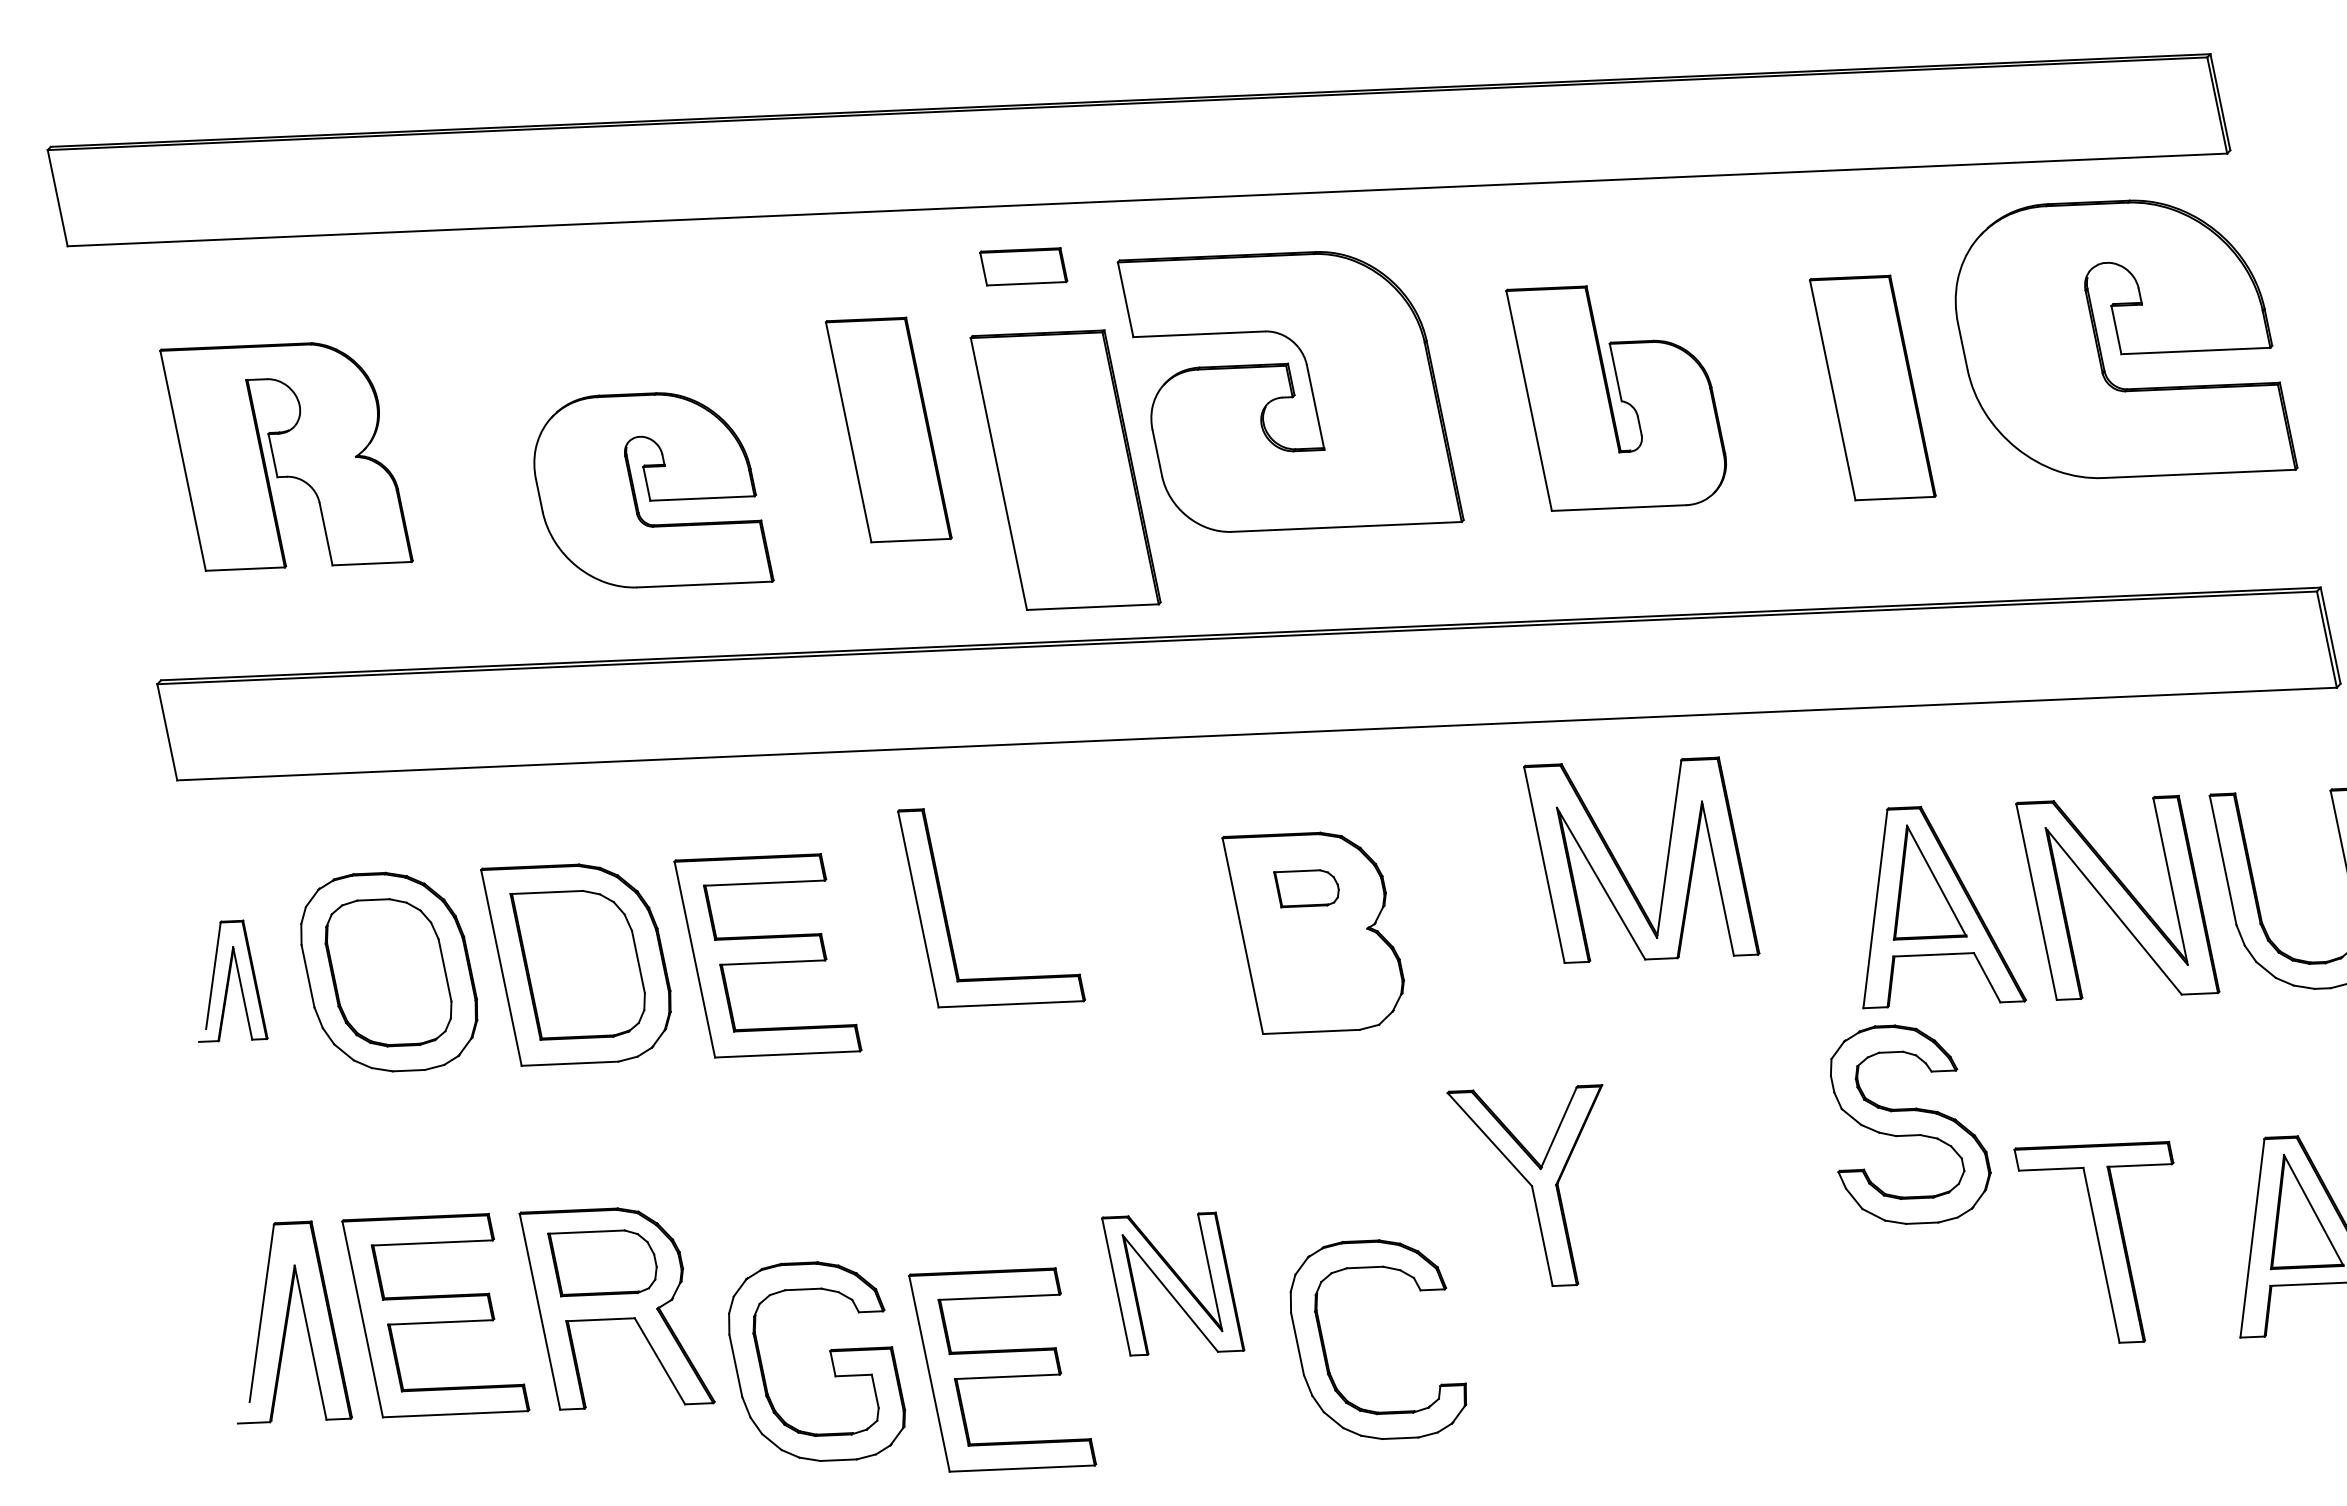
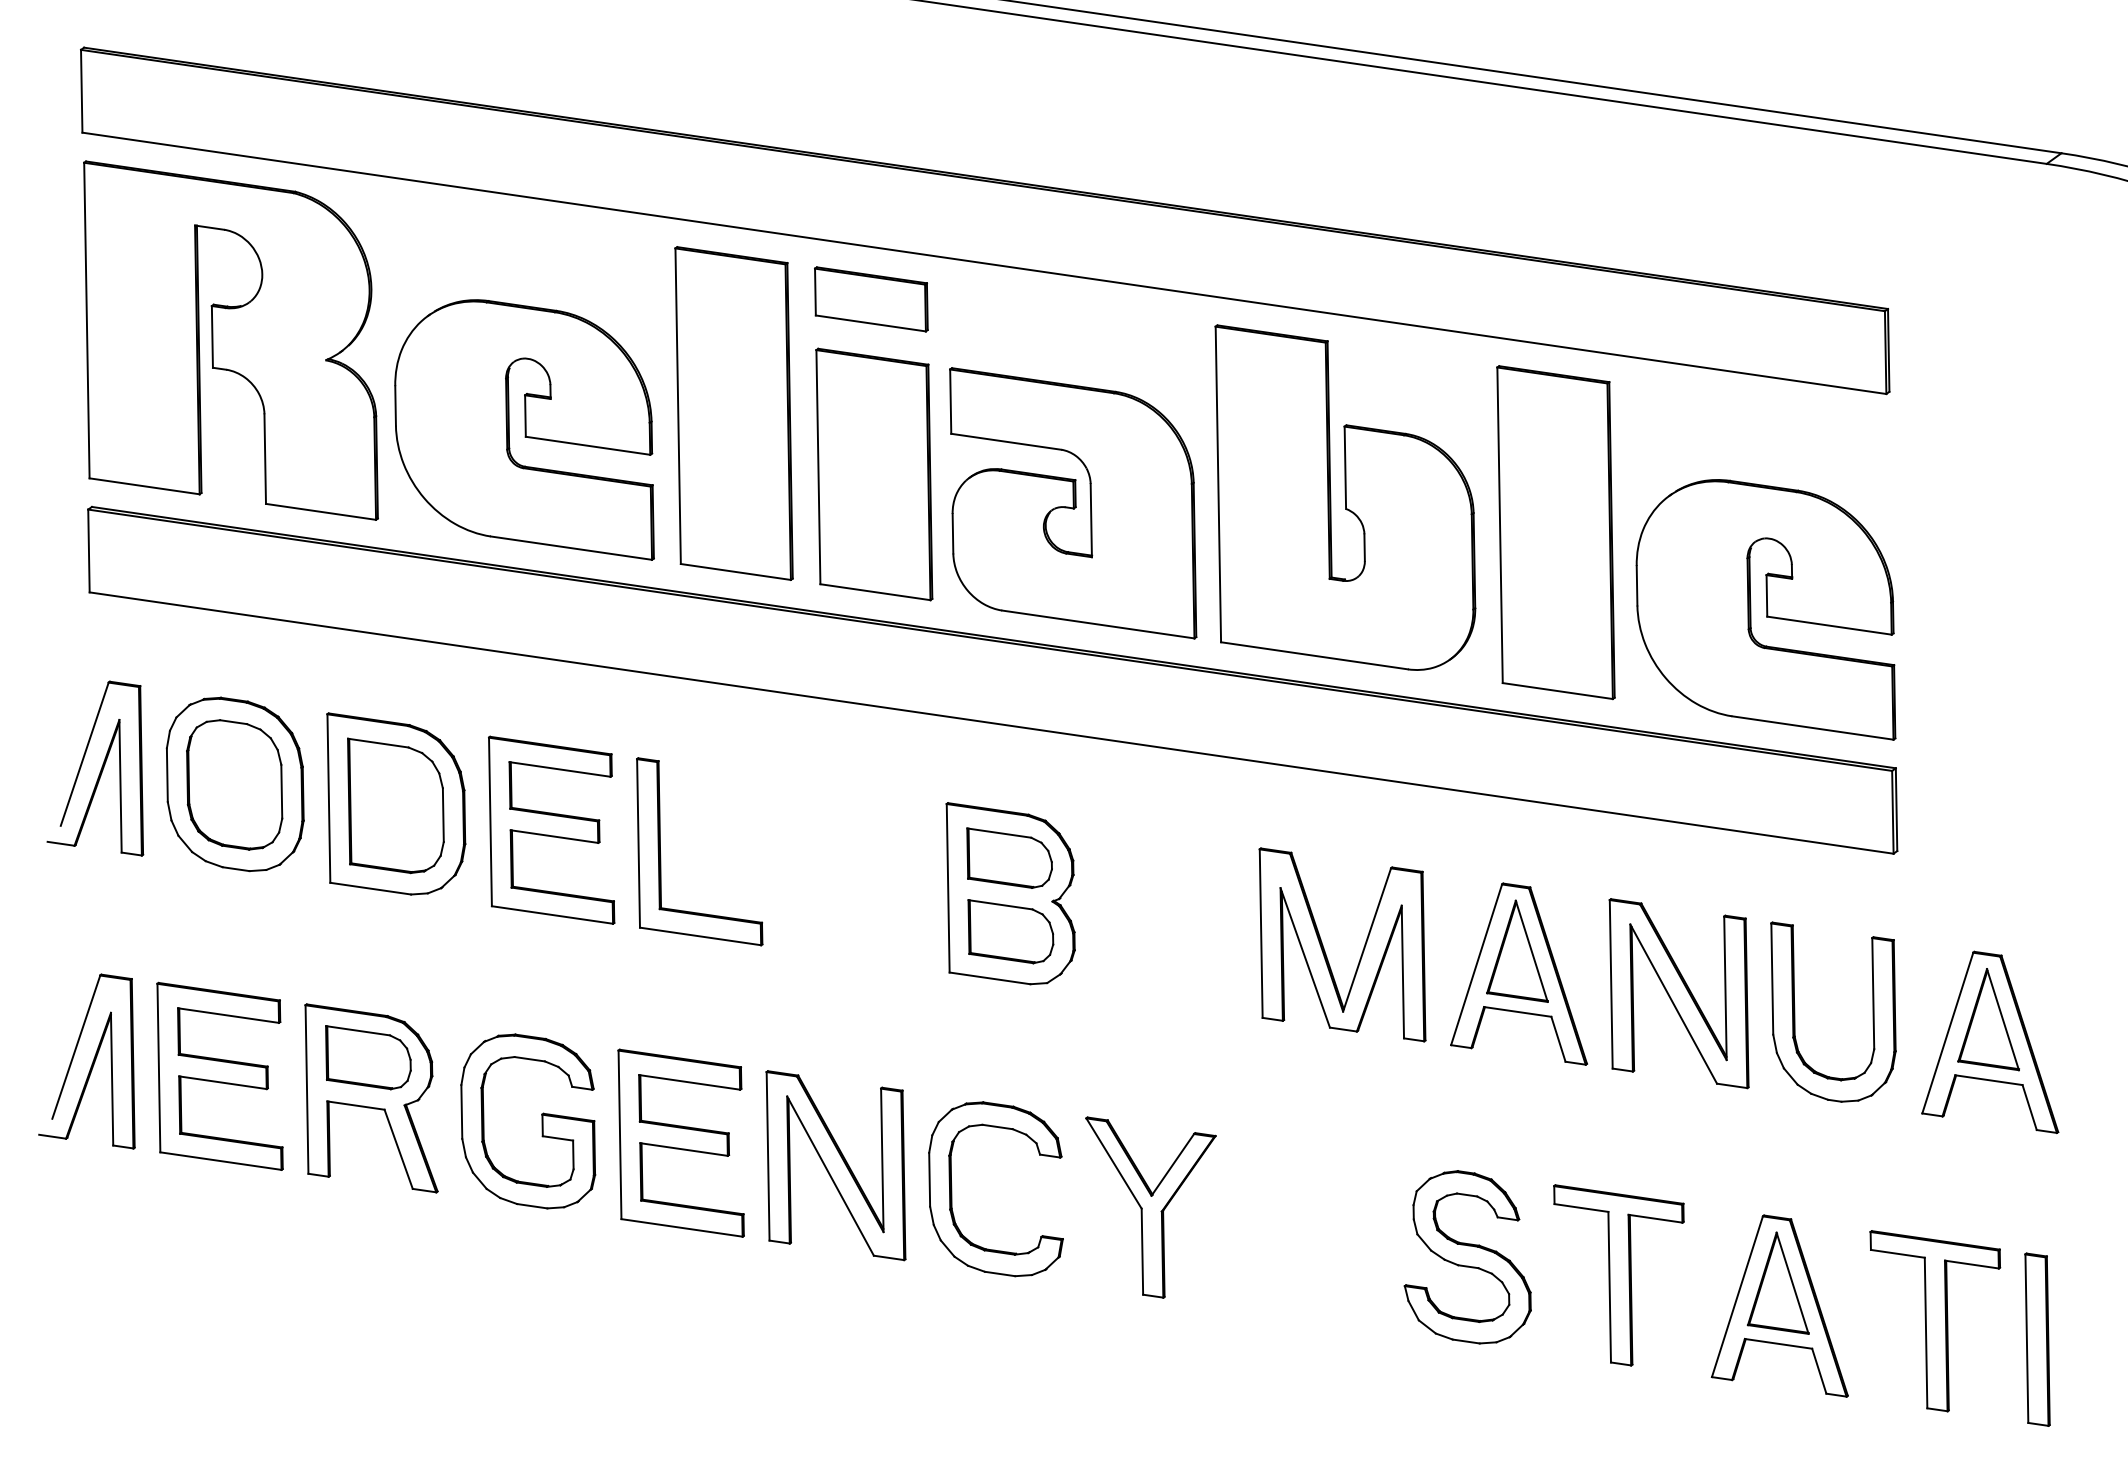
part: (1023, 266) -> (871, 299), size x1.67
part: (2117, 346) -> (1765, 609), moved
part: (1872, 387) -> (1555, 532), size x1.67
part: (1291, 391) -> (1073, 503), moved
part: (1619, 393) -> (1345, 497), size x1.67
part: (888, 430) -> (733, 413), size x1.67
part: (285, 455) -> (230, 340), size x1.67
part: (648, 494) -> (524, 429), size x1.43
part: (1623, 870) -> (1325, 950), moved
part: (1307, 886) -> (1009, 857), size x1.67
part: (948, 919) -> (661, 856), moved
part: (1324, 972) -> (1010, 931), added
part: (222, 984) -> (95, 768), size x1.67
part: (1905, 1125) -> (1467, 1257), moved
part: (1542, 1182) -> (1150, 1207), moved
part: (1172, 1283) -> (835, 1165), size x1.43
part: (1326, 1350) -> (952, 1189), moved
part: (830, 1359) -> (541, 1121), moved
part: (1001, 1369) -> (680, 1142), moved

